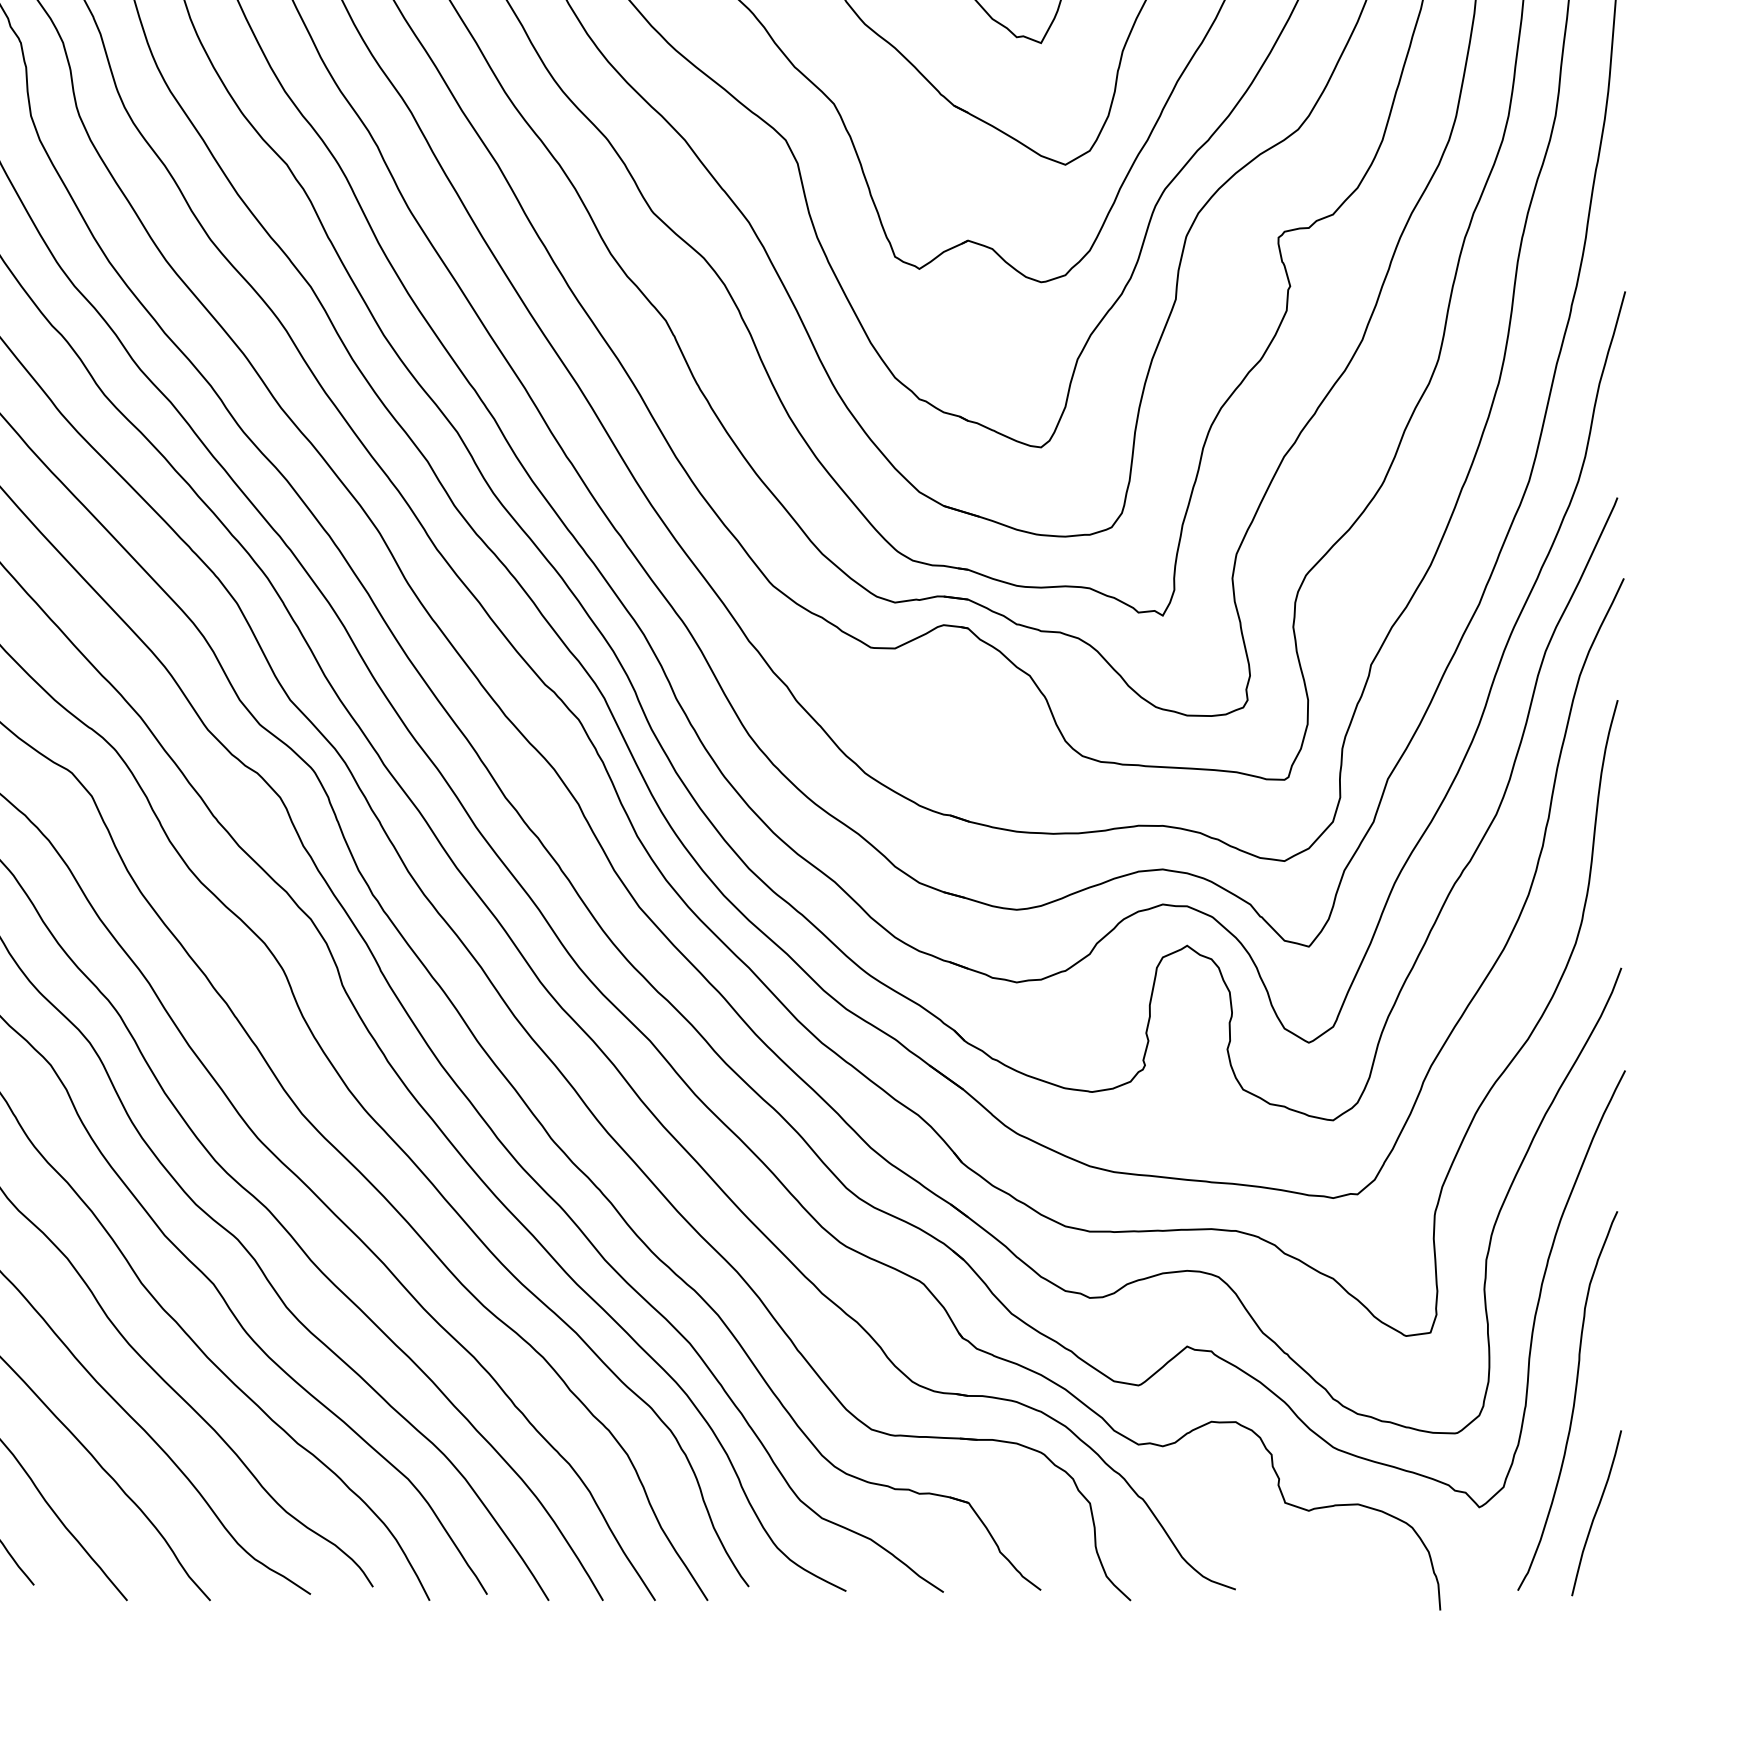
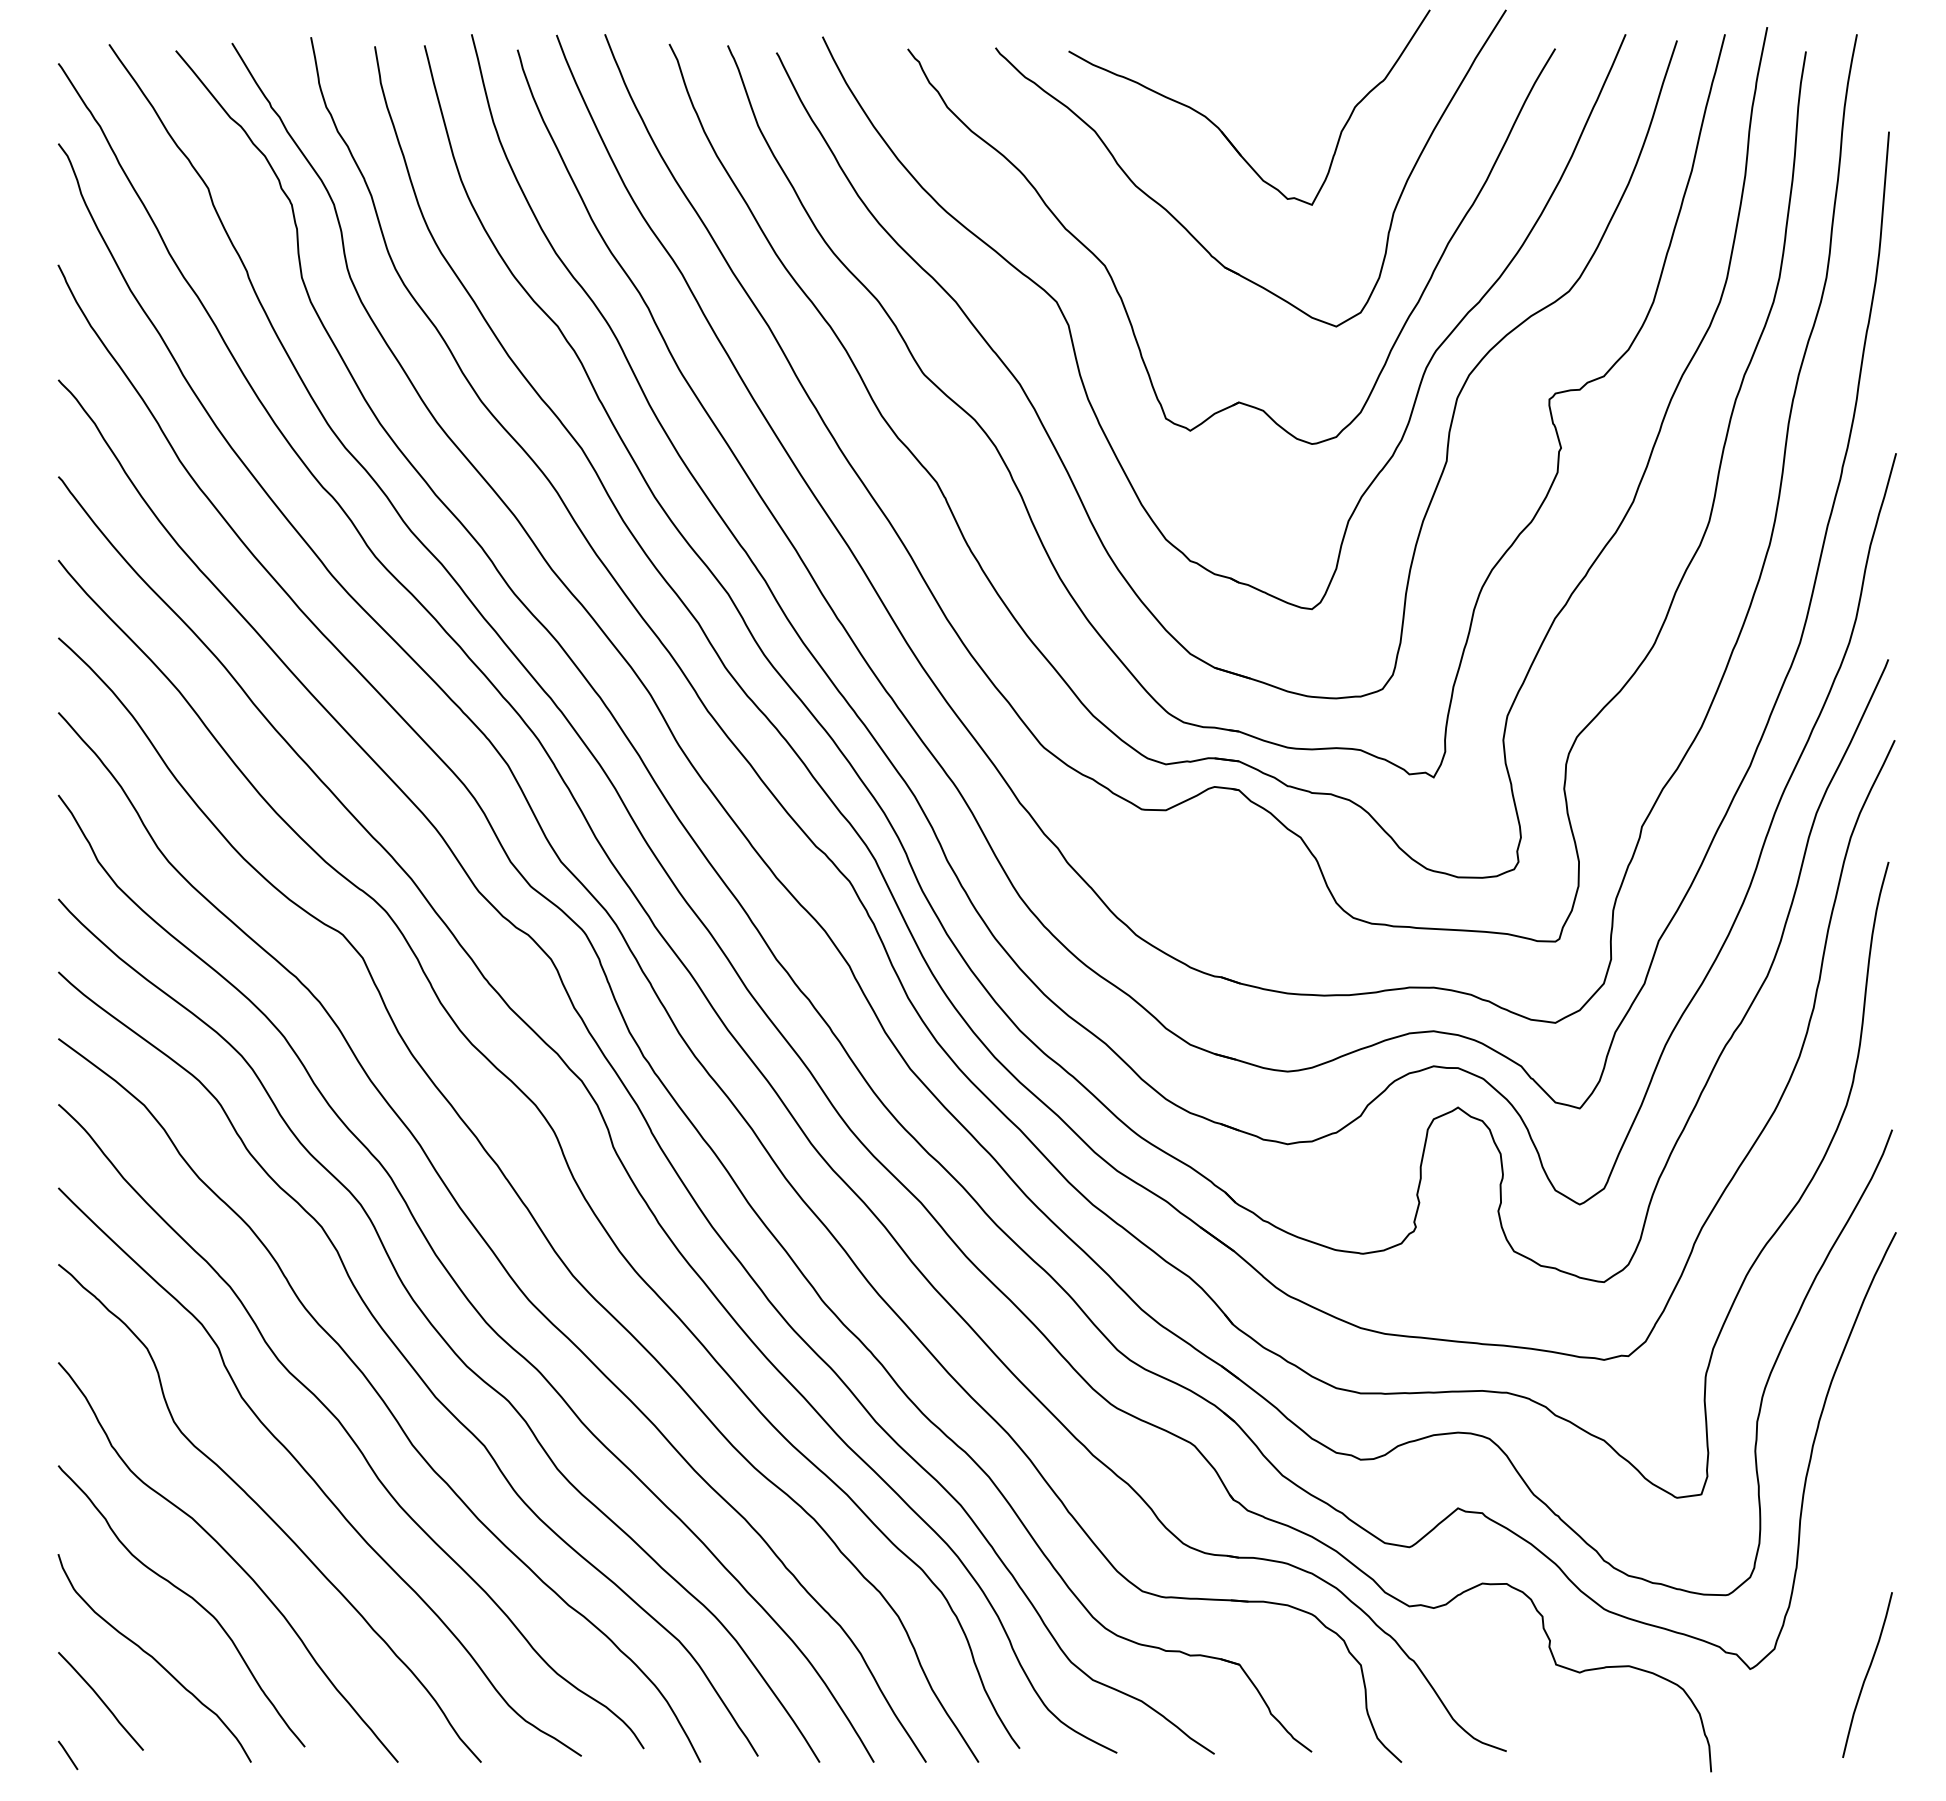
curve: (1573, 1400) -> (1844, 1562), removed

